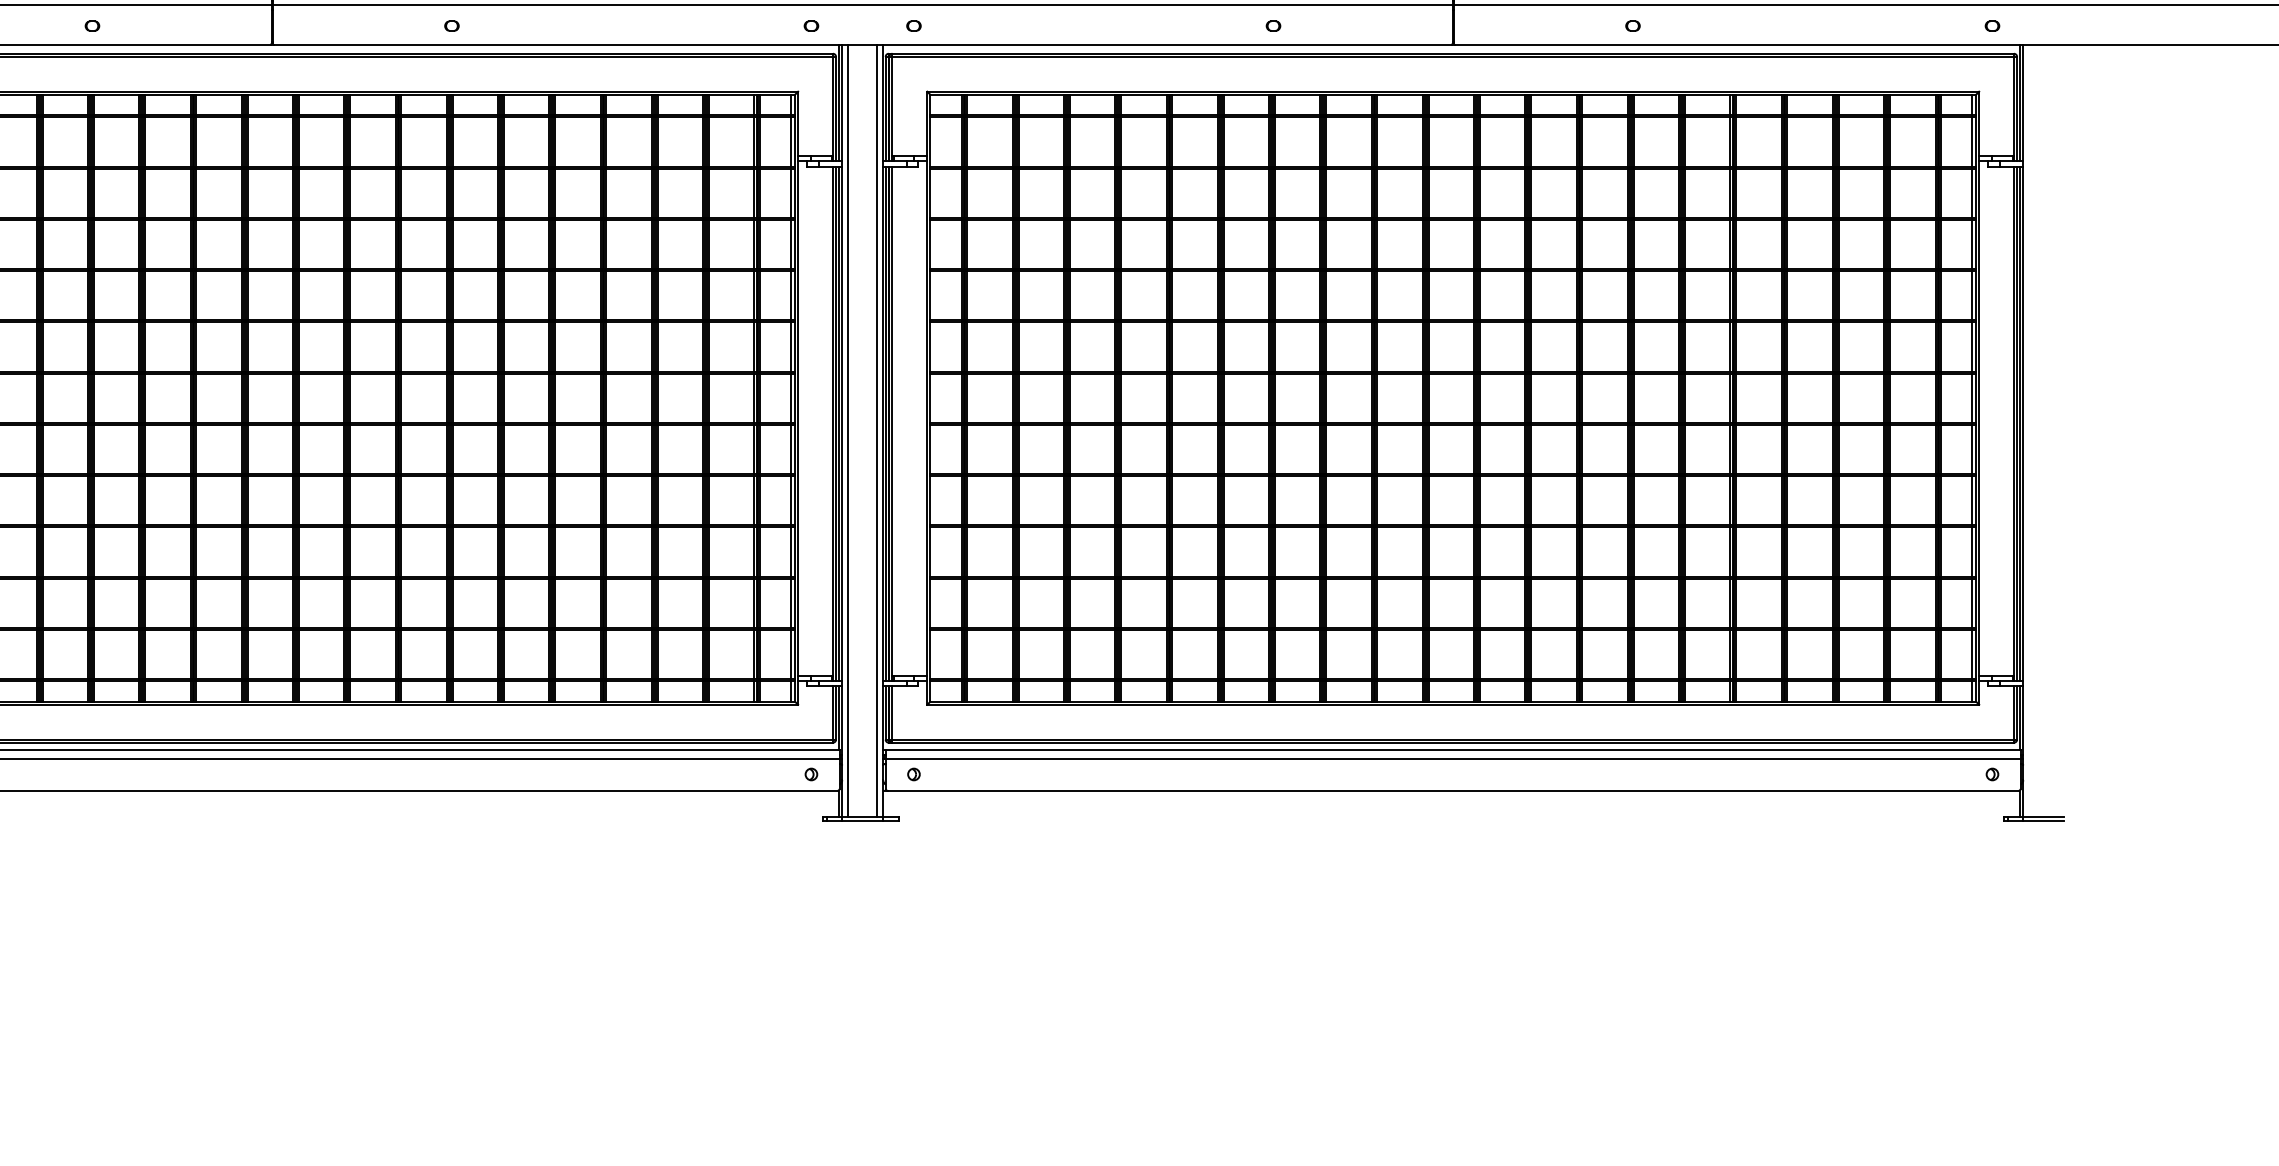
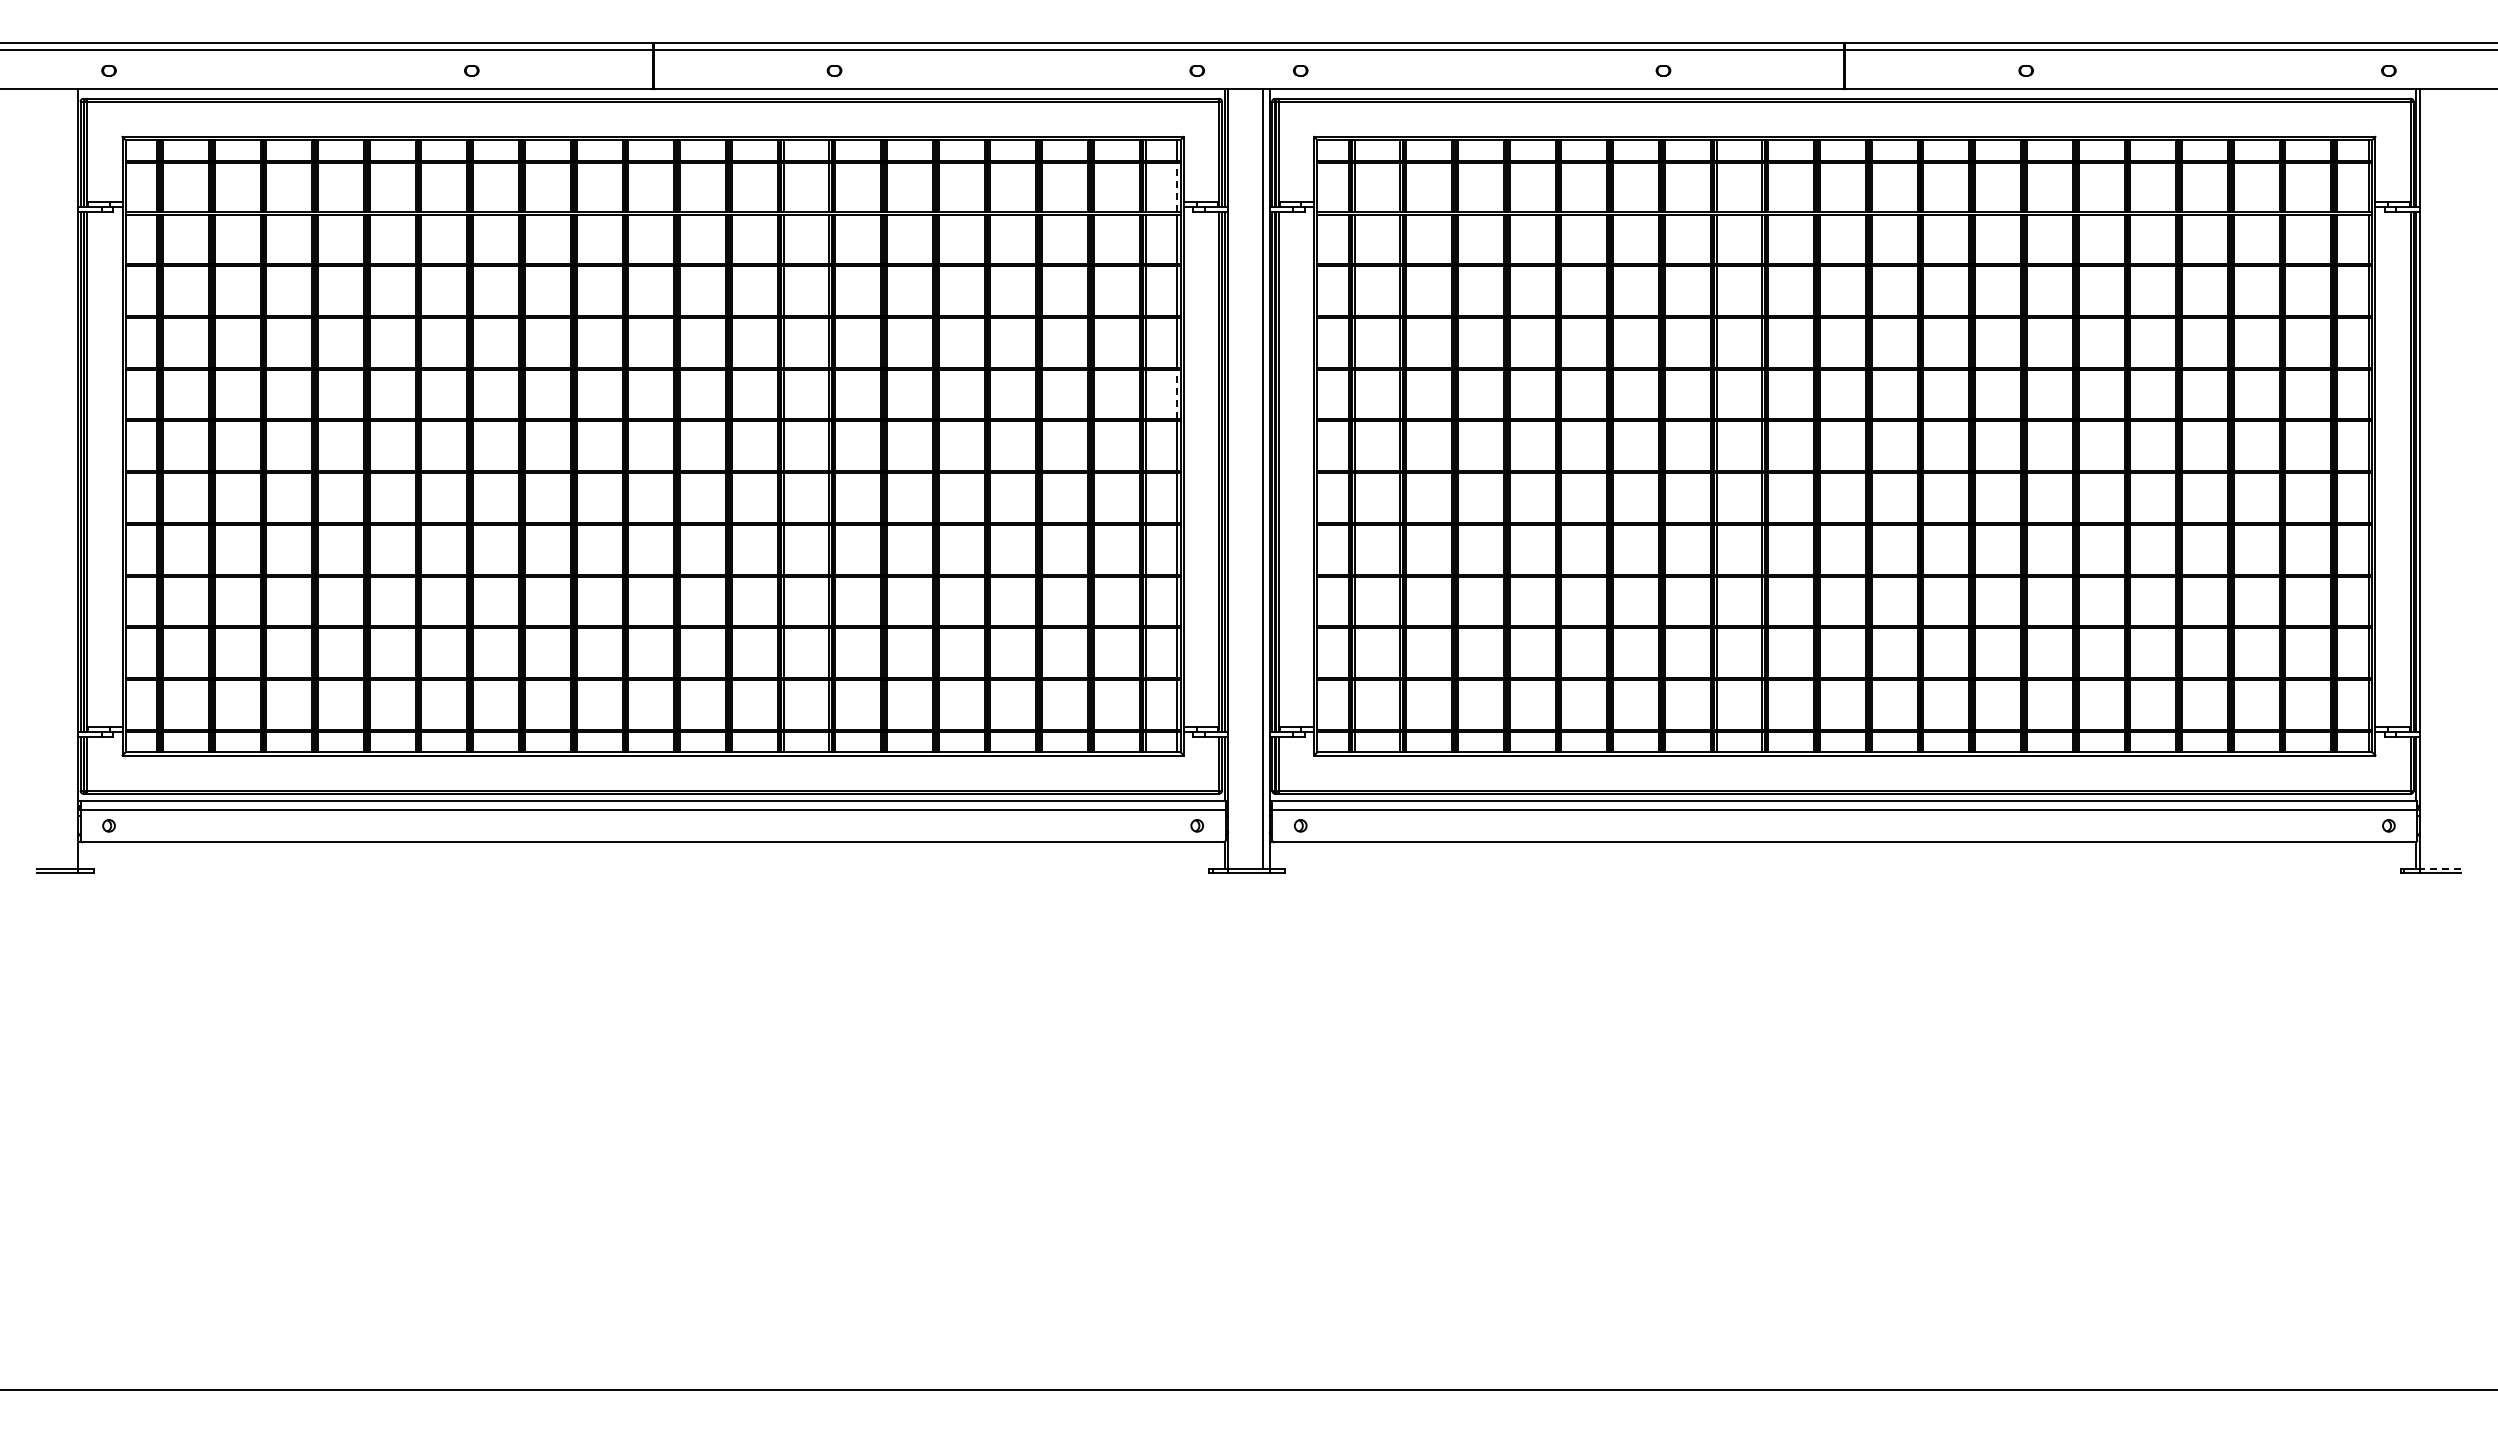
line: (790, 141) -> (1176, 187), solid -> dashed
line: (790, 346) -> (1176, 394), solid -> dashed
line: (848, 430) -> (1234, 478), removed
line: (2043, 816) -> (2440, 868), solid -> dashed

